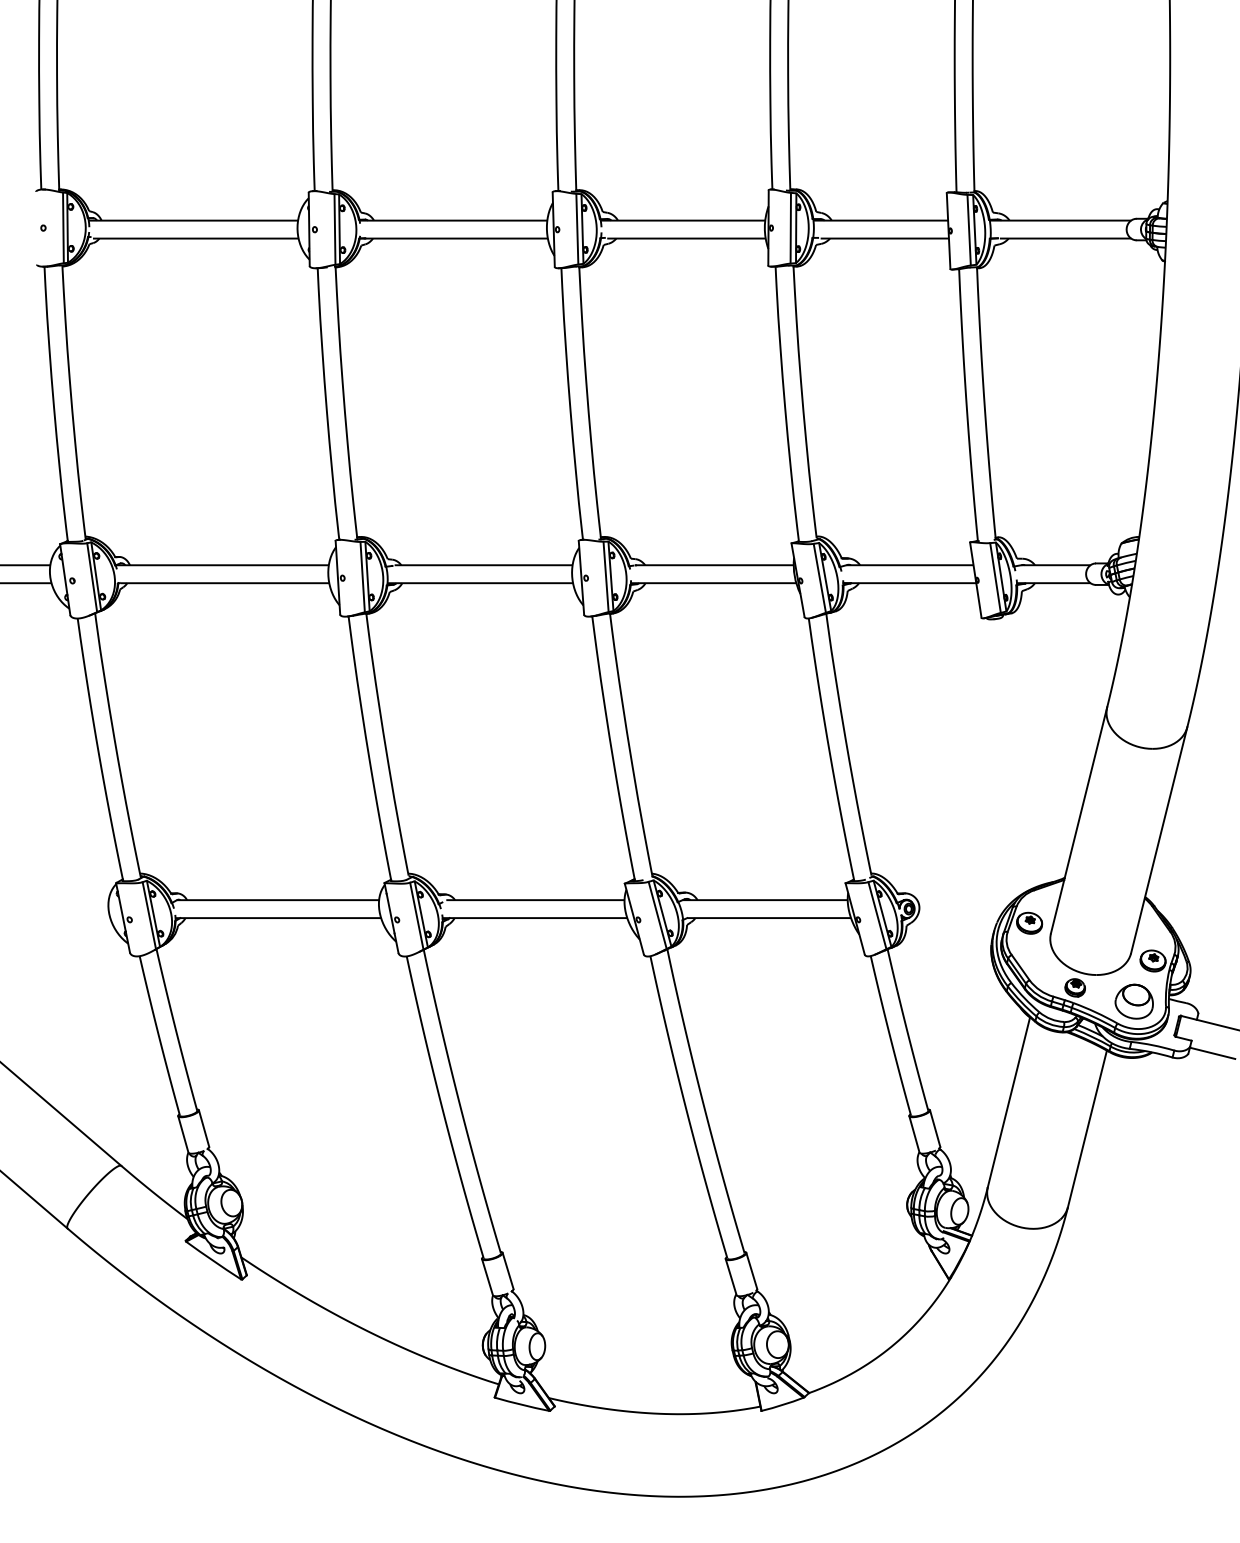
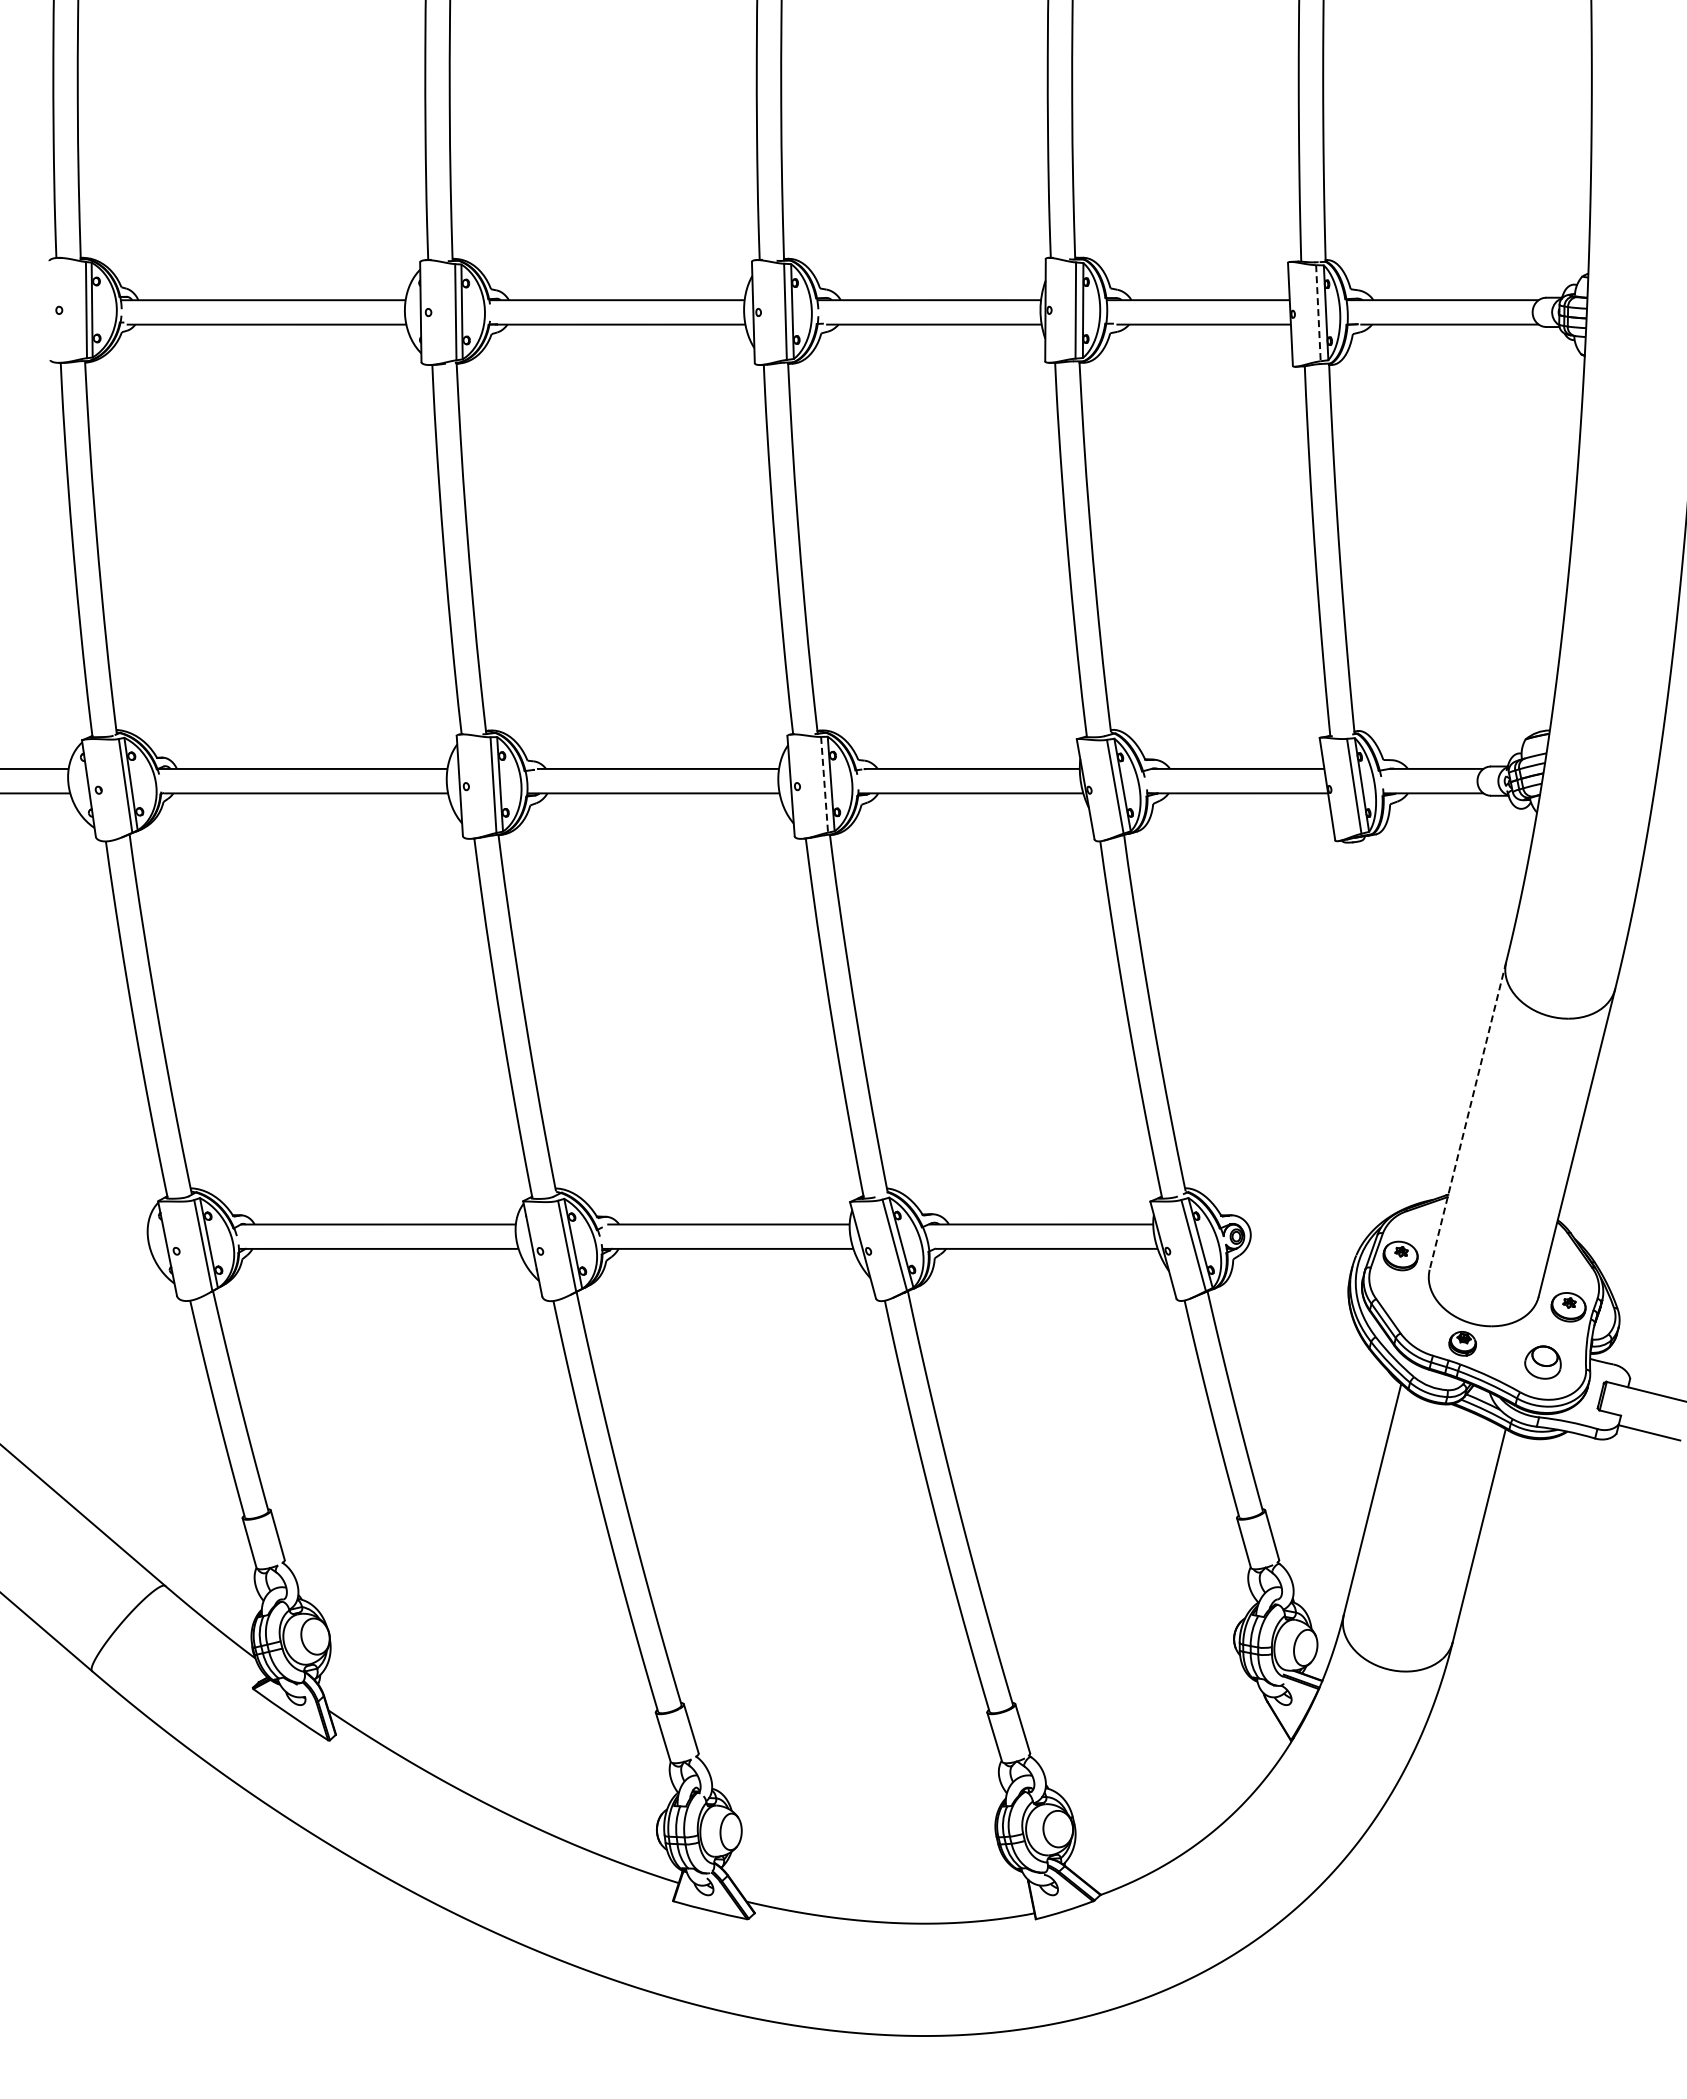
line: (969, 230) -> (1318, 313), solid -> dashed
line: (606, 577) -> (824, 785), solid -> dashed
line: (1078, 820) -> (1467, 1116), solid -> dashed
part: (1133, 1001) -> (1542, 1362), size x0.7

